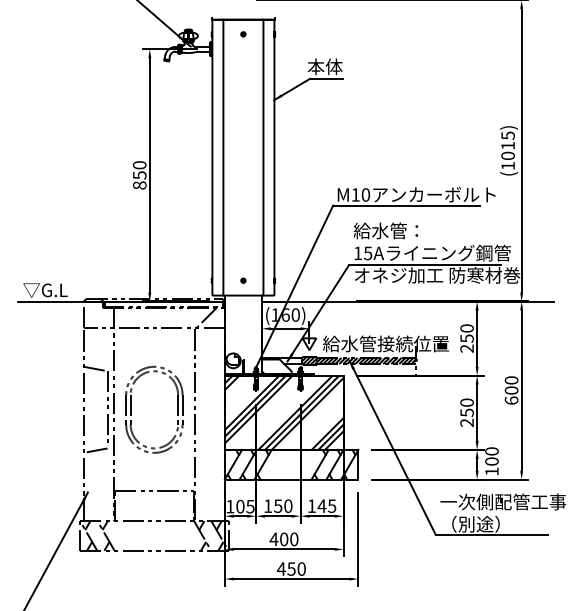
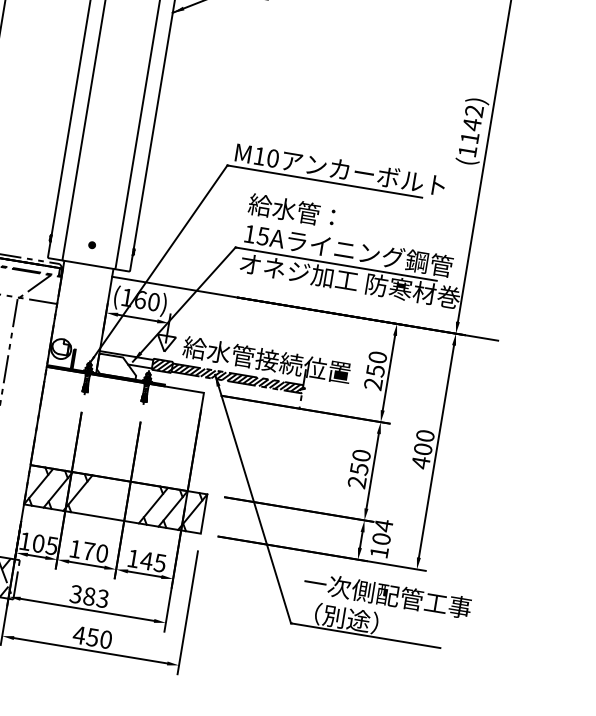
text: (507, 145) -> (471, 124), (1015) -> (1142)
text: (511, 400) -> (420, 462), 600 -> 400
hatch: (283, 412) -> (116, 428), removed
text: (491, 451) -> (383, 525), 100 -> 104
text: (278, 506) -> (89, 551), 150 -> 170
text: (283, 539) -> (88, 596), 400 -> 383

